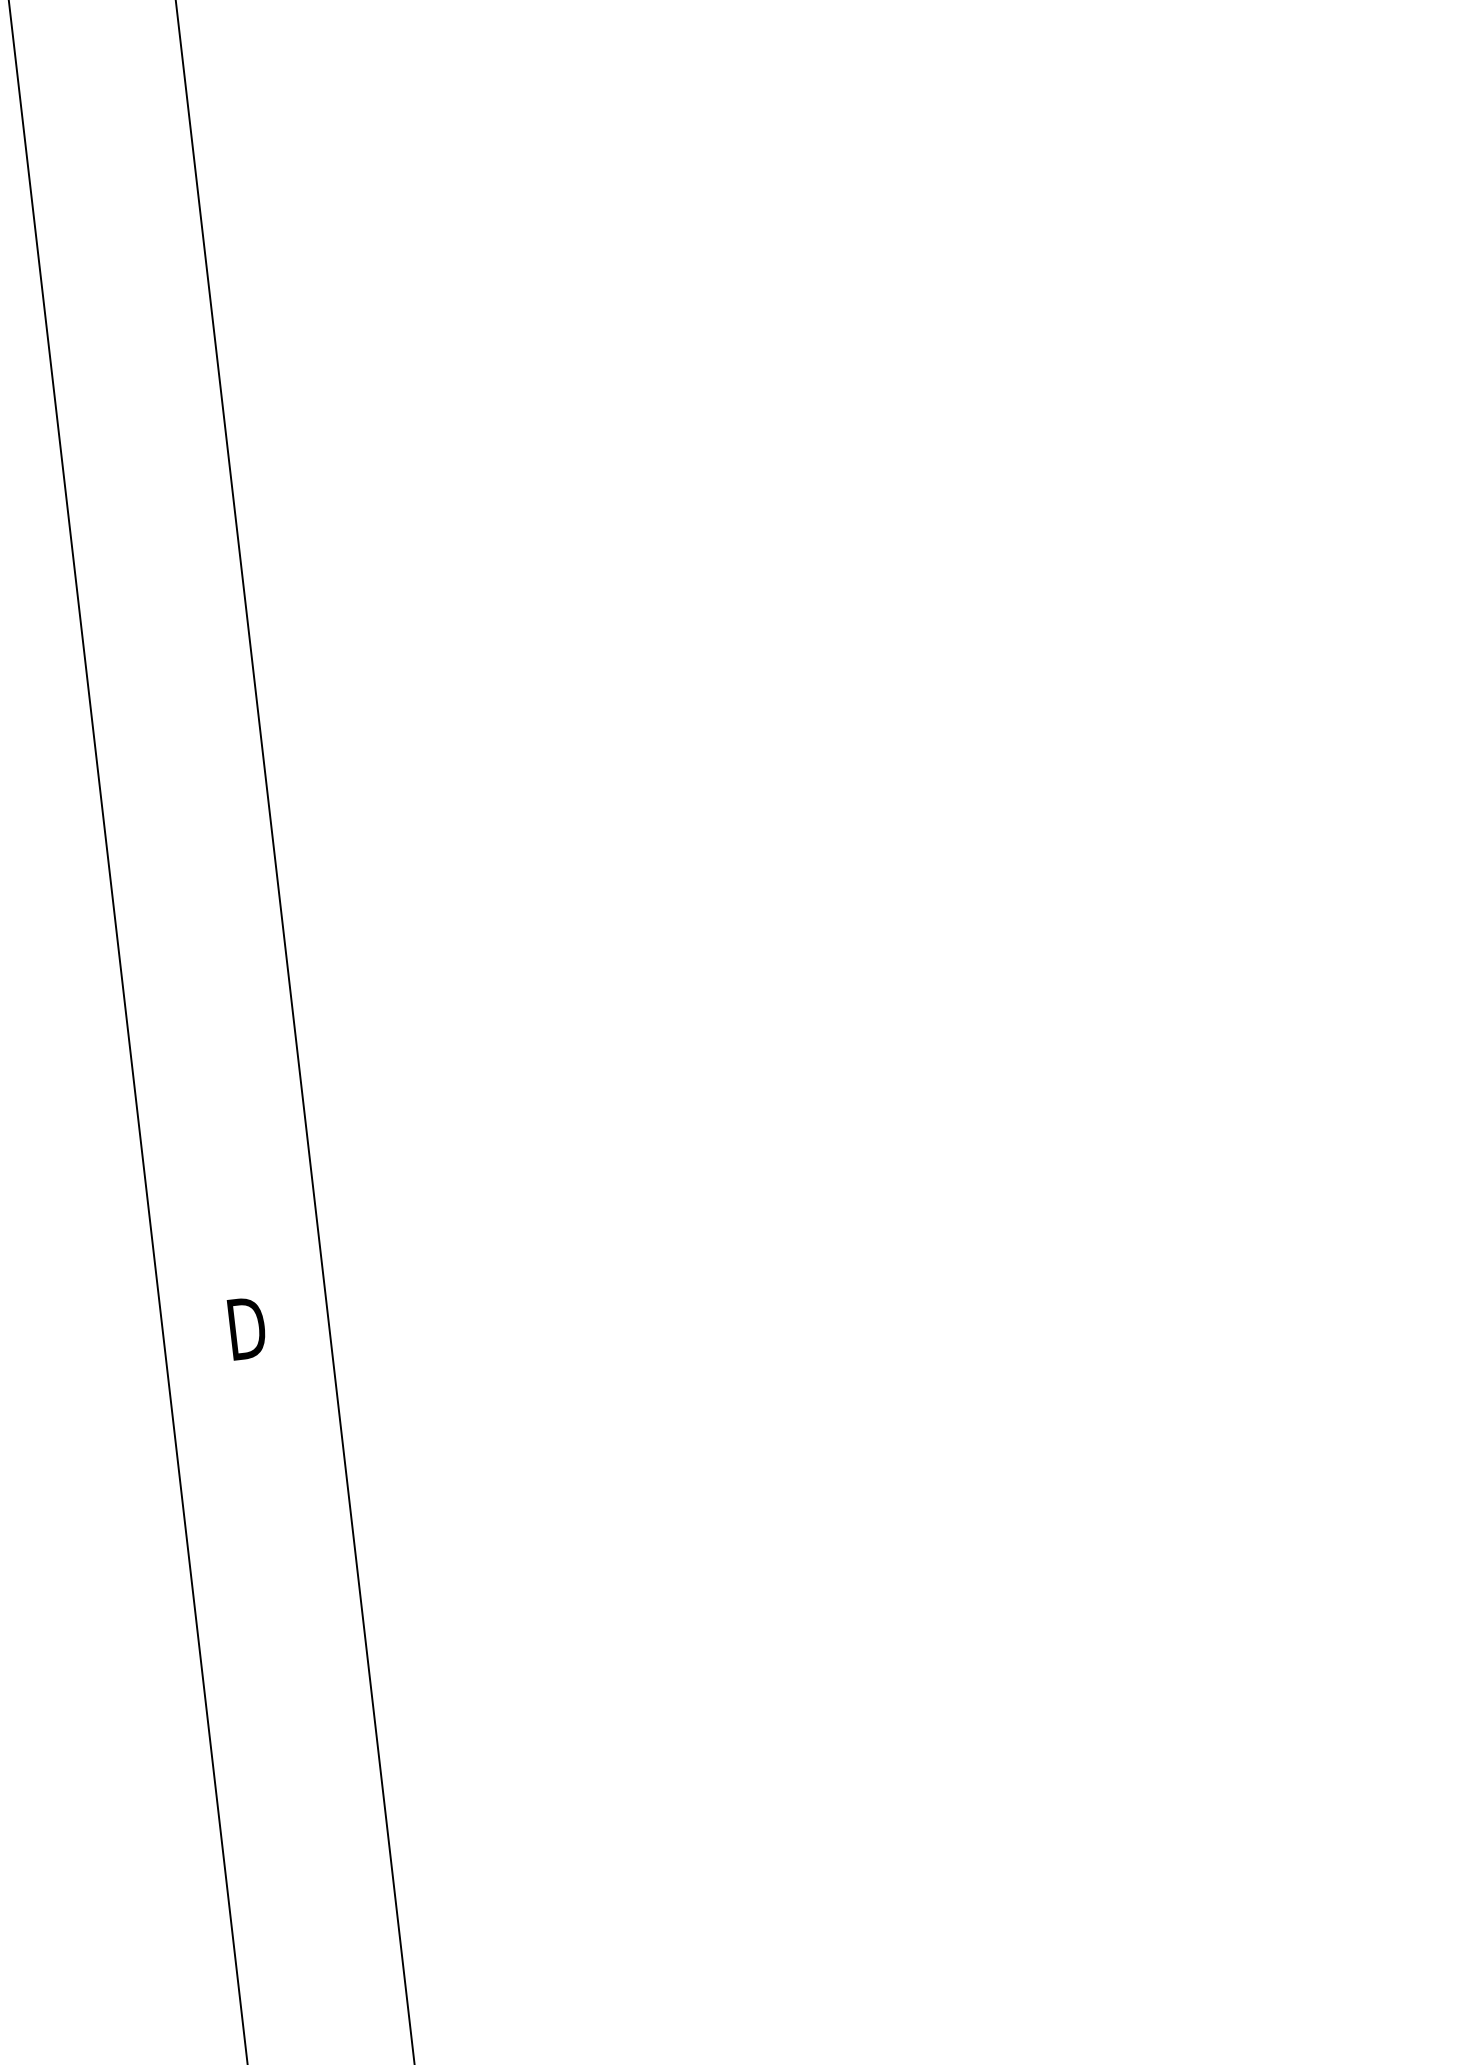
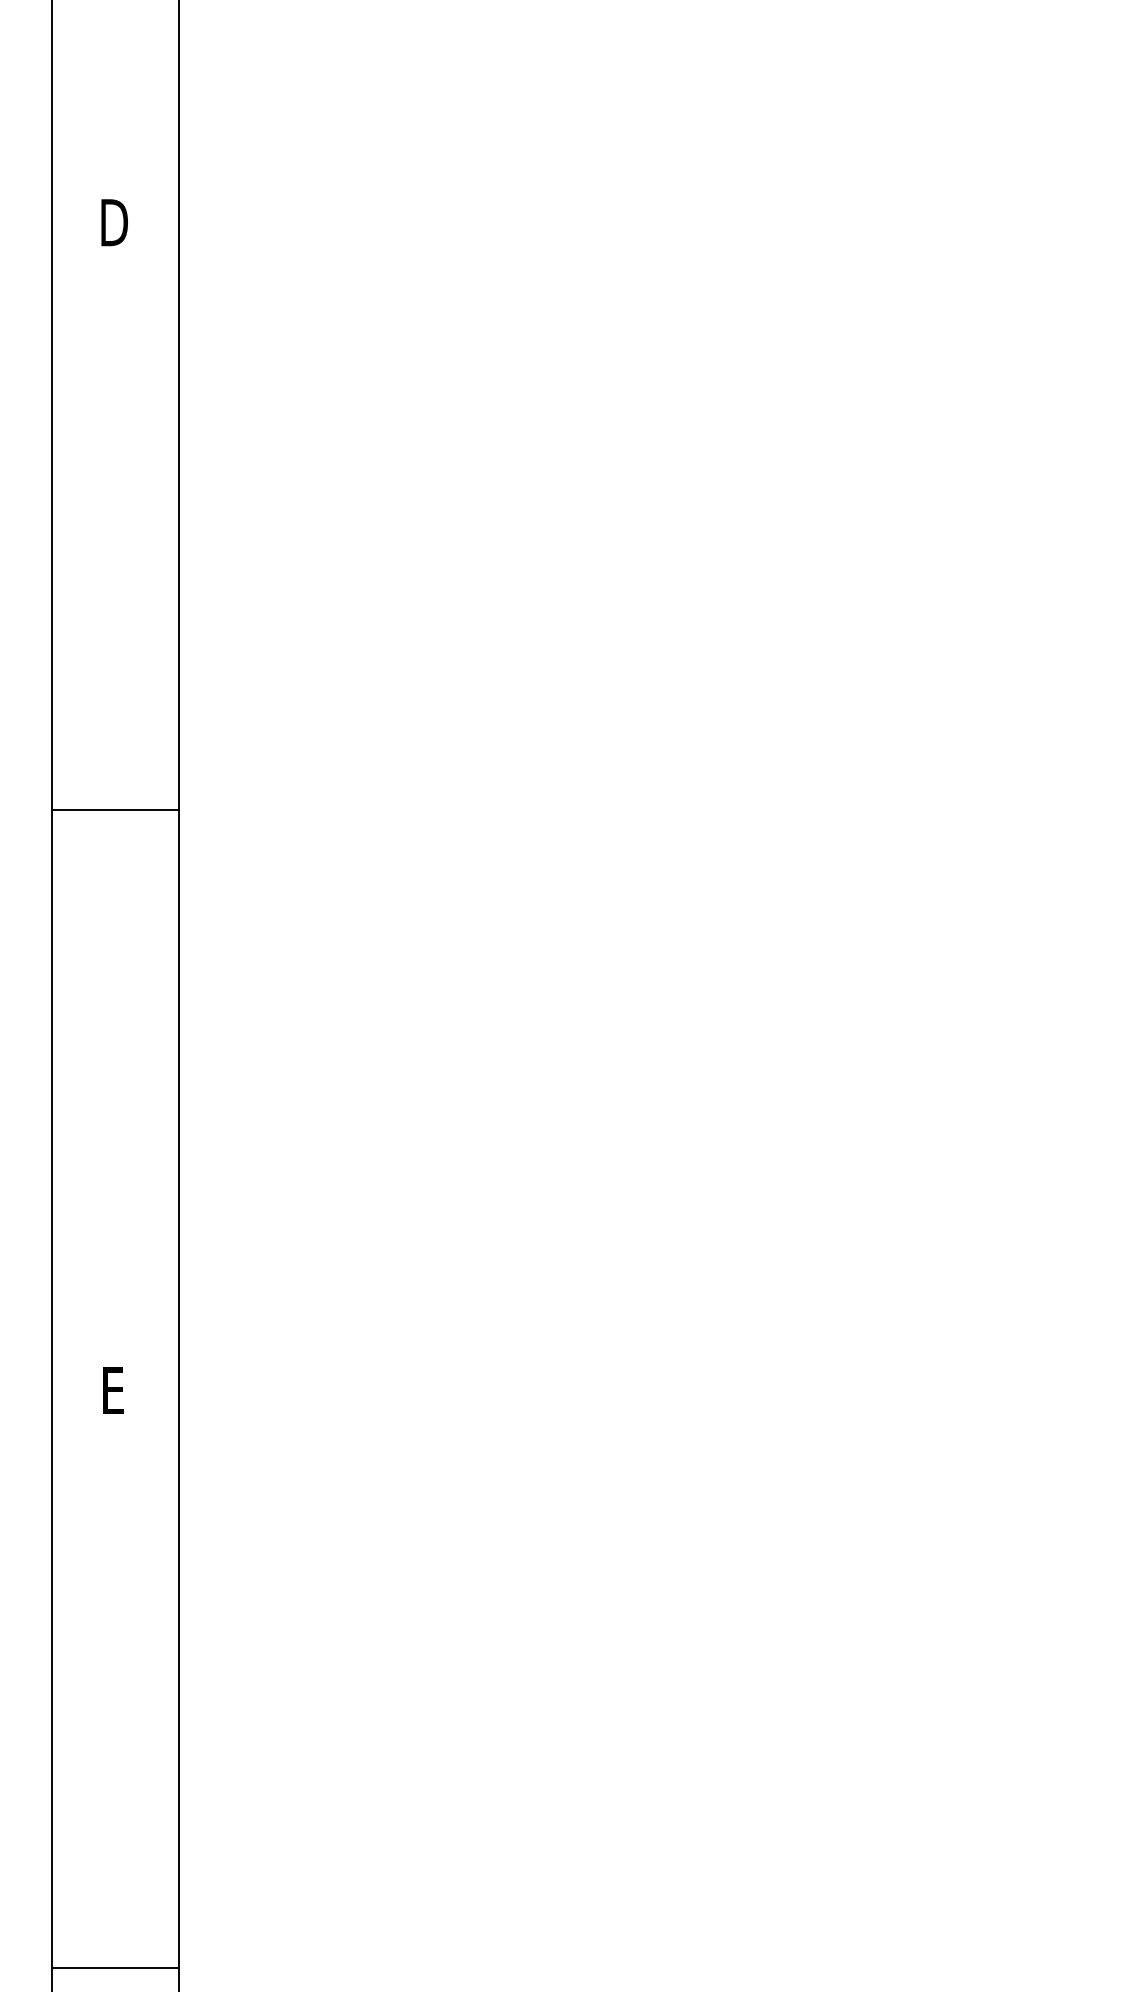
line: (159, 576) -> (115, 809), added
text: (247, 1328) -> (116, 1390), D -> E

